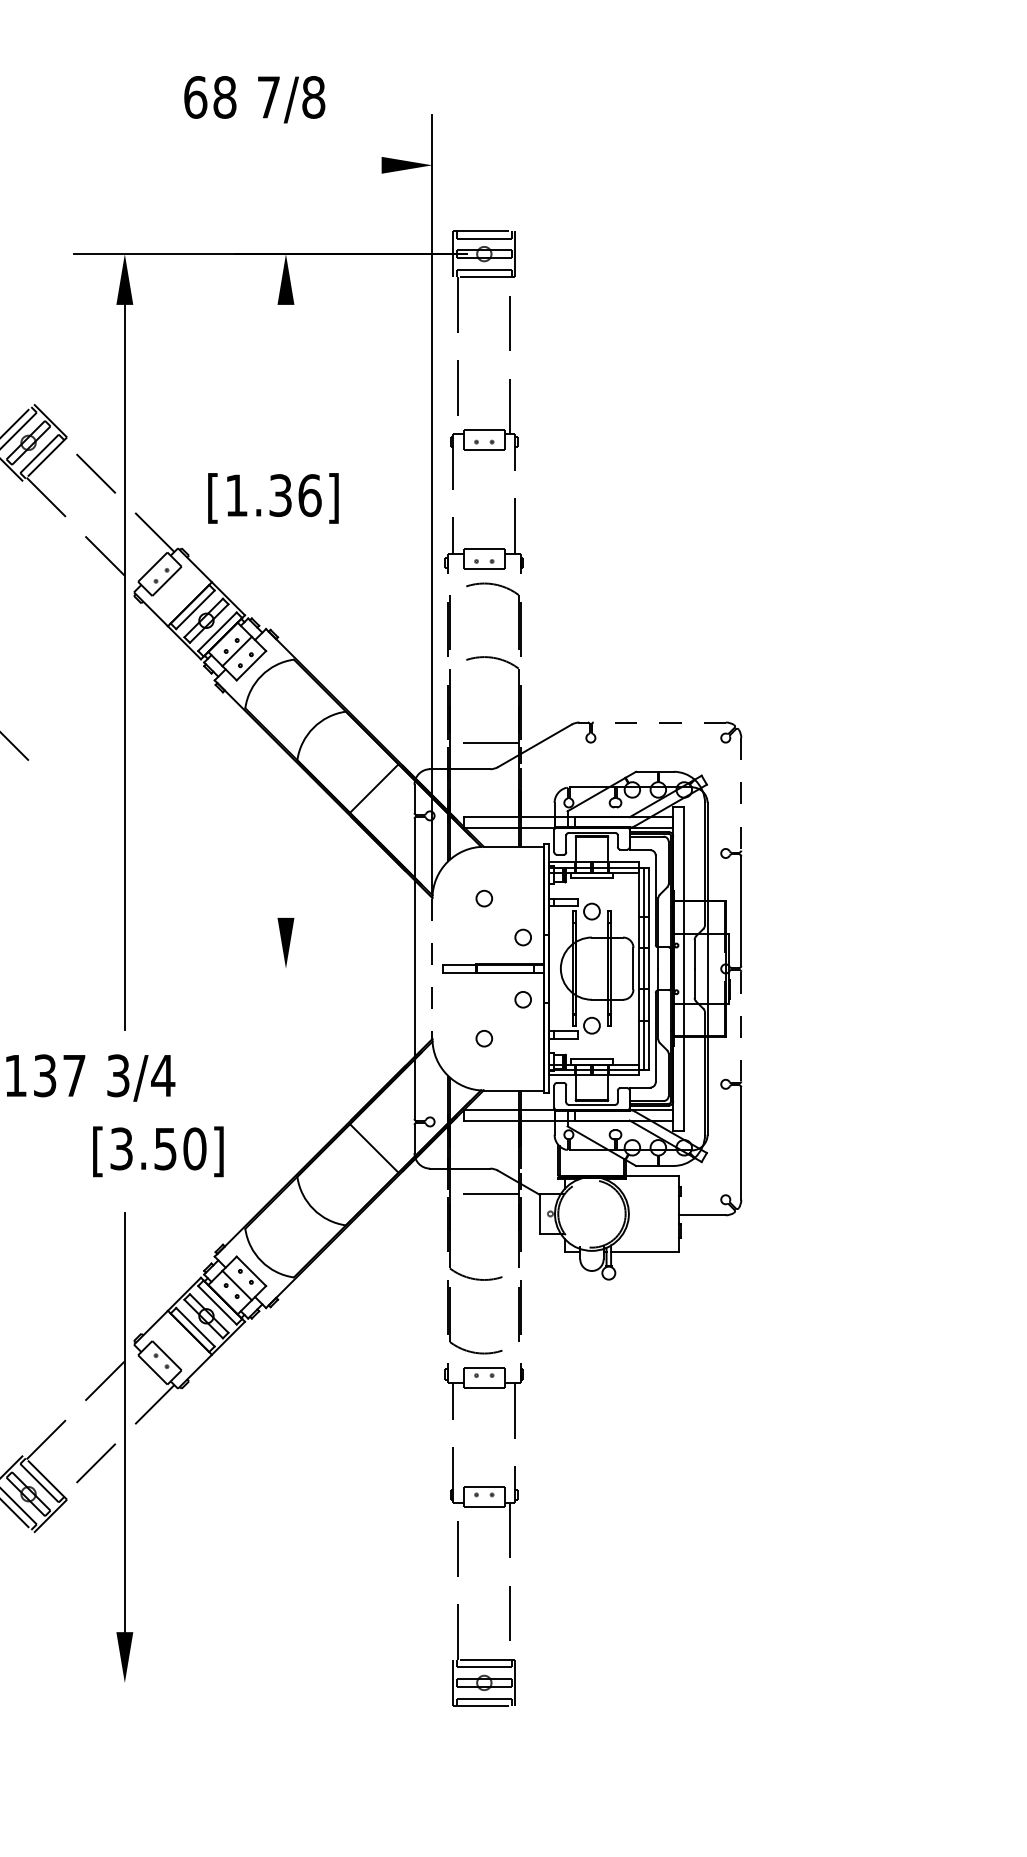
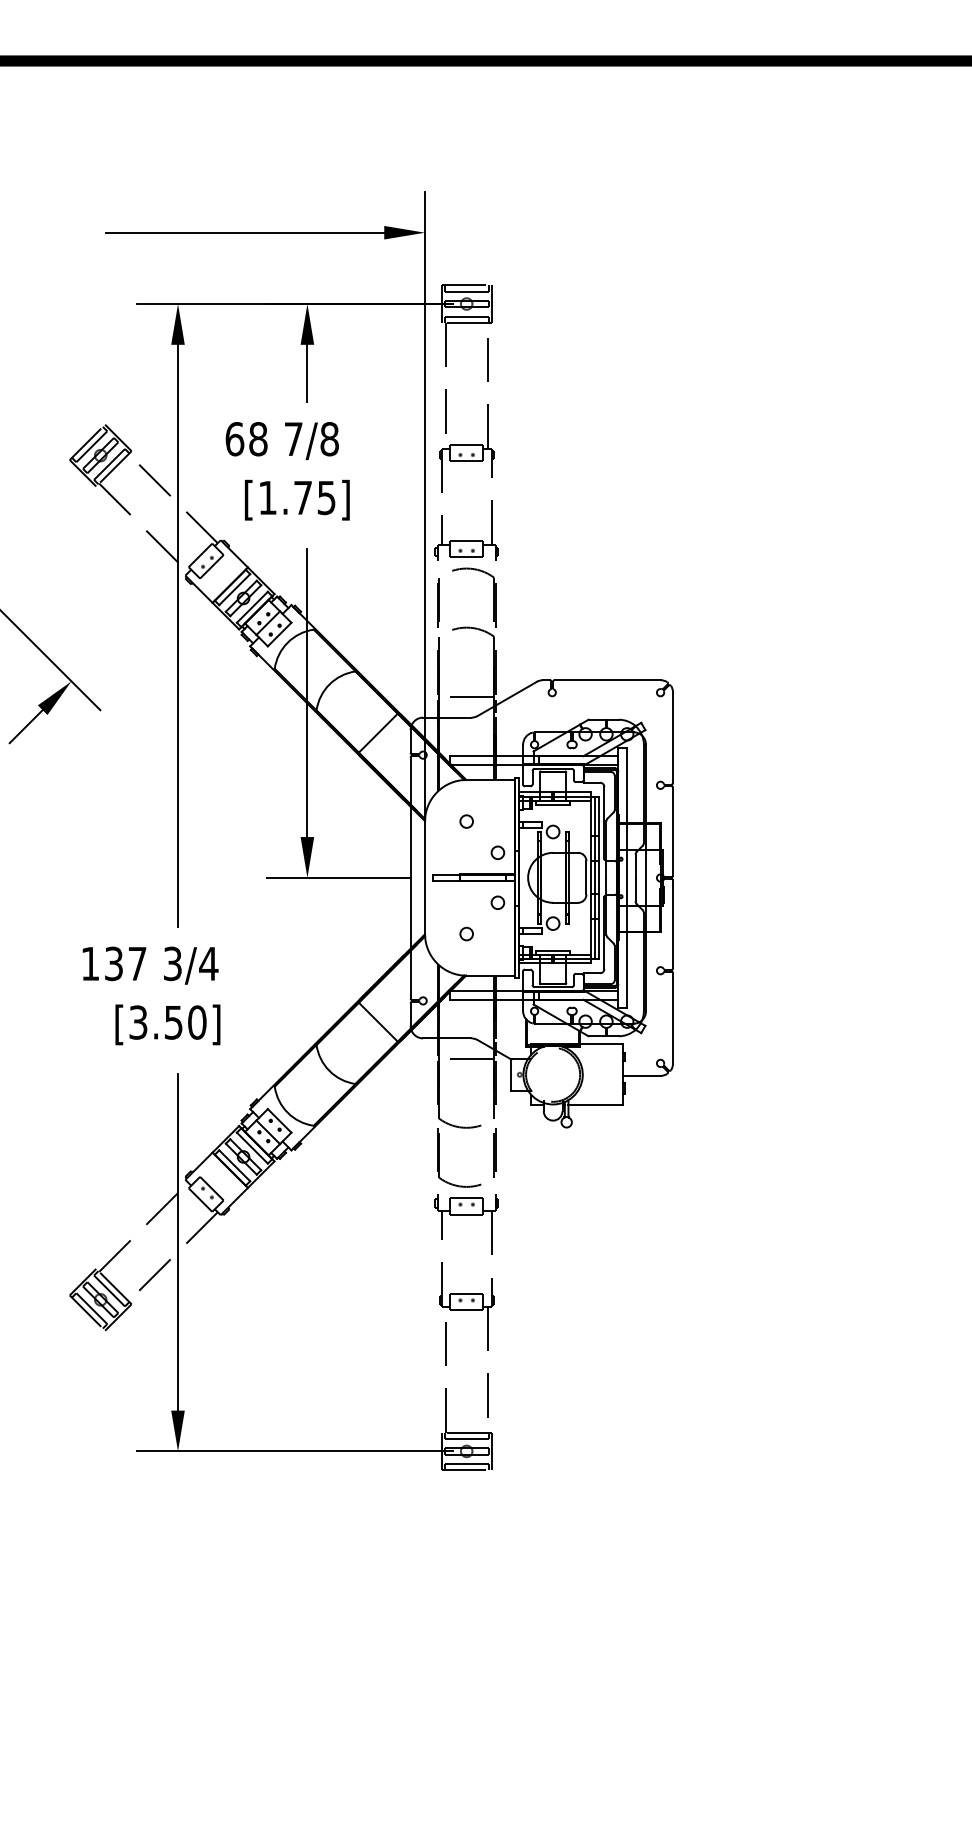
text: (253, 99) -> (281, 440), moved
line: (207, 165) -> (244, 232), added
line: (286, 340) -> (307, 373), added
text: (296, 495) -> (315, 497), [1.36] -> [1.75]
line: (659, 722) -> (607, 680), dashed -> solid
line: (286, 739) -> (307, 693), added
line: (741, 795) -> (673, 738), dashed -> solid
line: (324, 968) -> (338, 877), added
line: (433, 969) -> (425, 878), dashed -> solid
line: (741, 1026) -> (673, 924), dashed -> solid
text: (157, 1151) -> (167, 1024), moved
line: (271, 1683) -> (295, 1451), added

